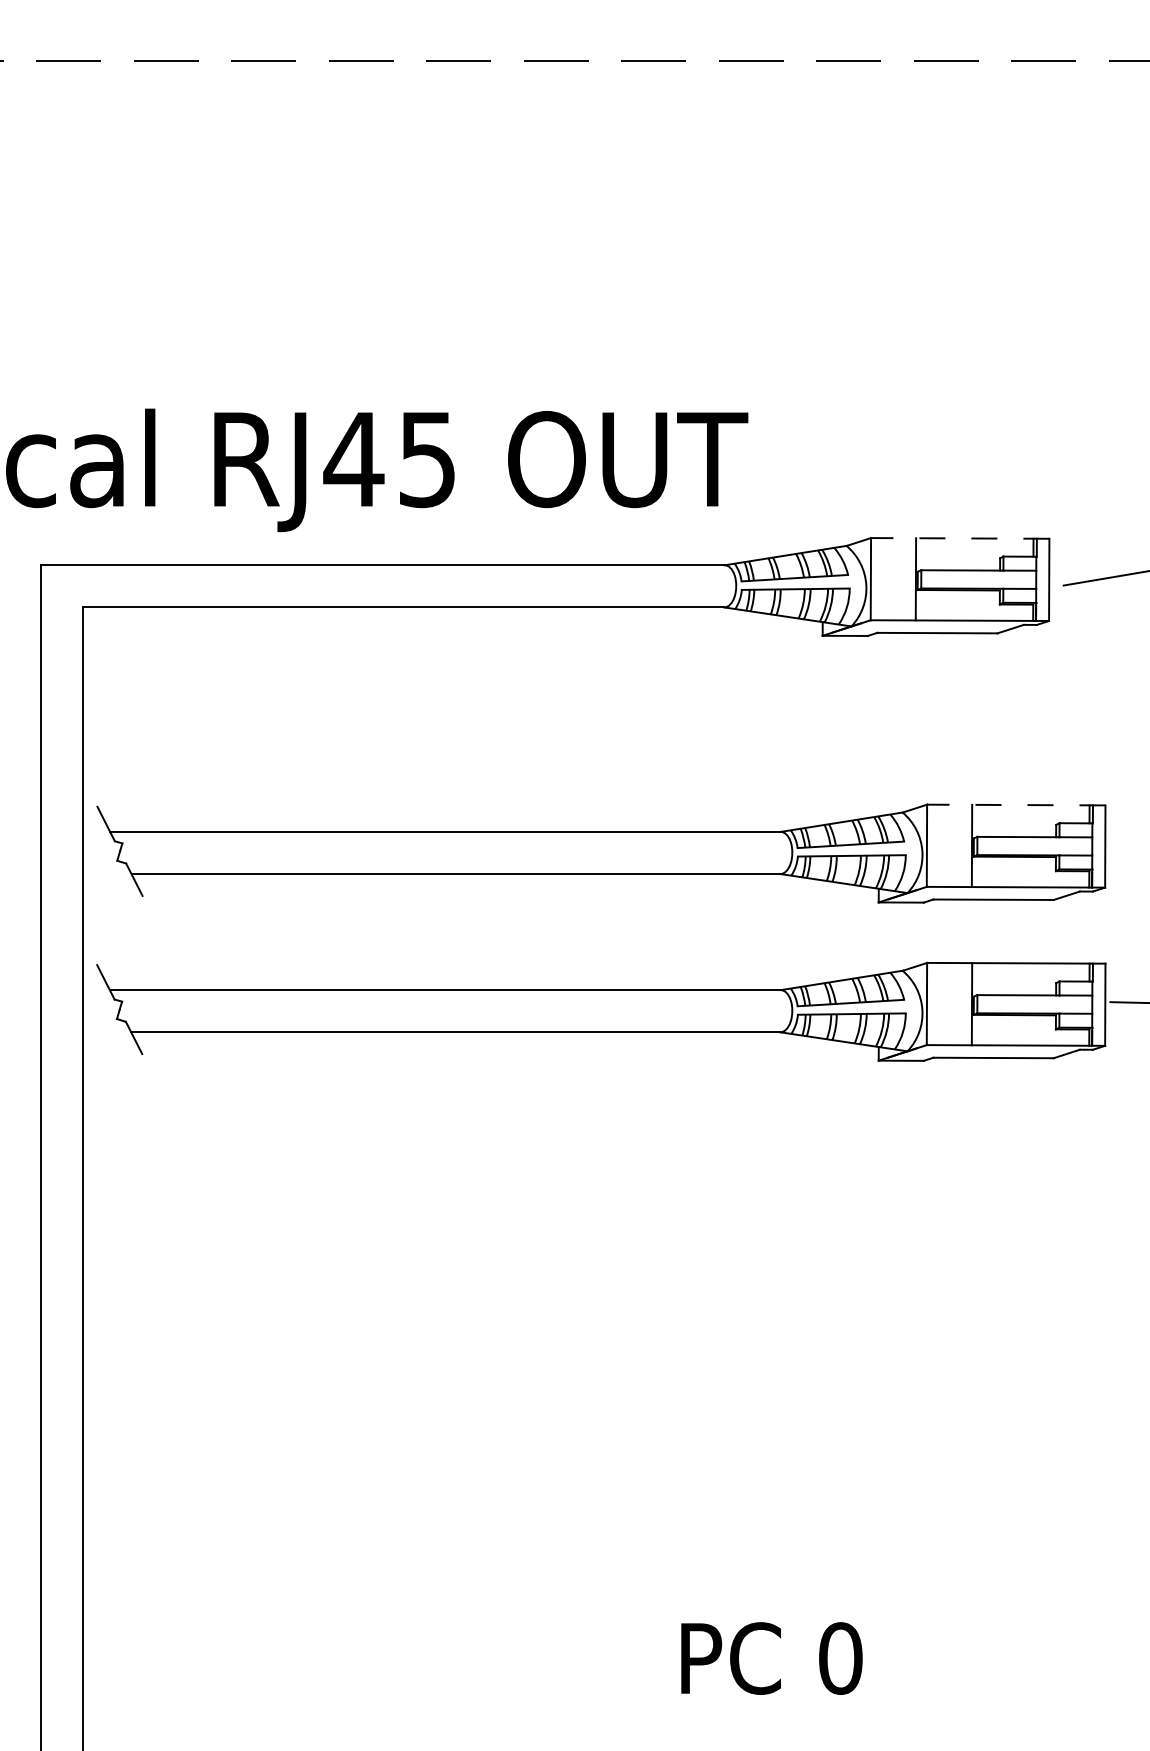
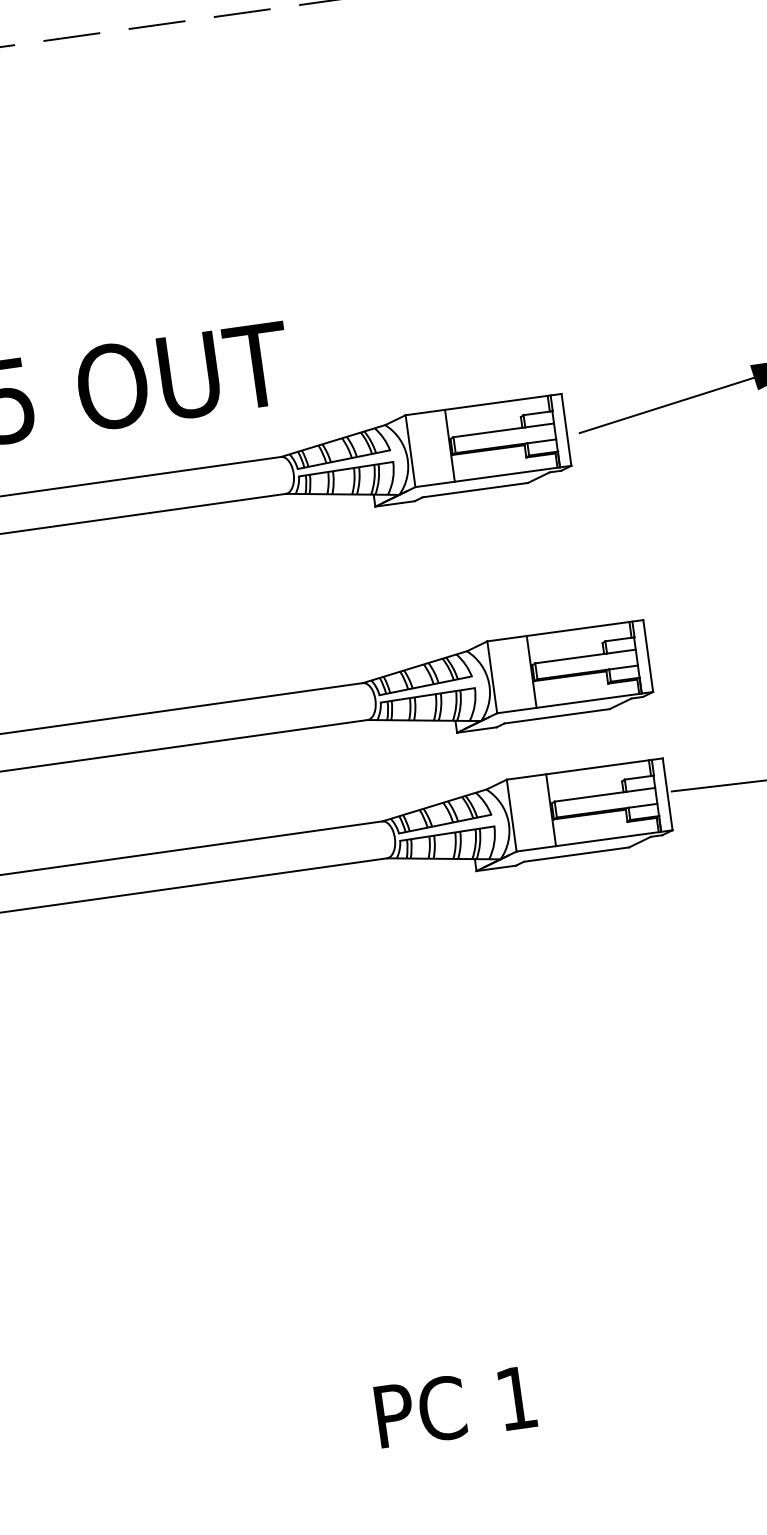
line: (959, 538) -> (482, 404), dashed -> solid
line: (1015, 805) -> (564, 631), dashed -> solid
text: (840, 1658) -> (516, 1398), 0 -> 1

